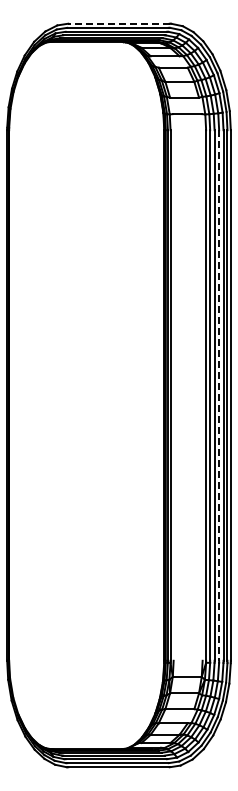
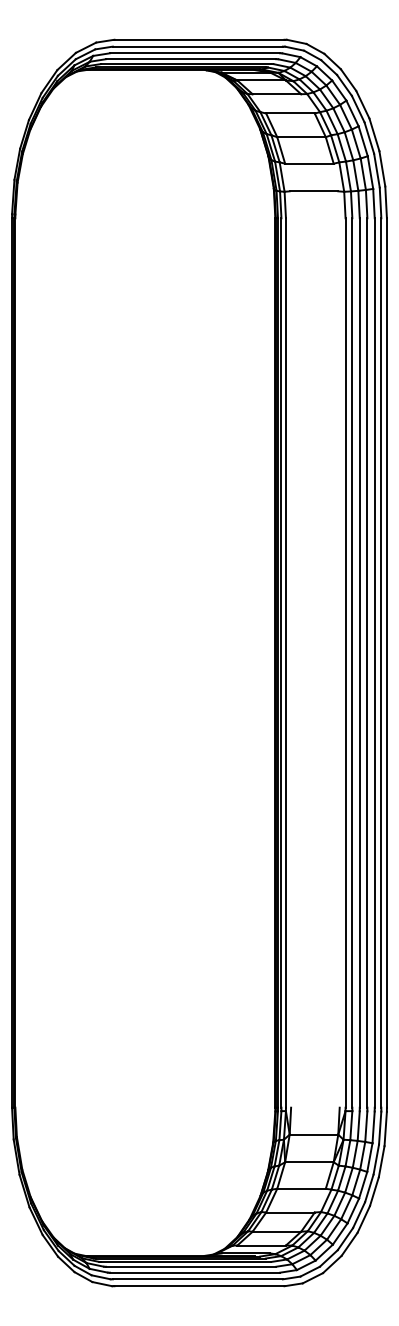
line: (118, 23) -> (198, 39), dashed -> solid
line: (219, 395) -> (367, 663), dashed -> solid

